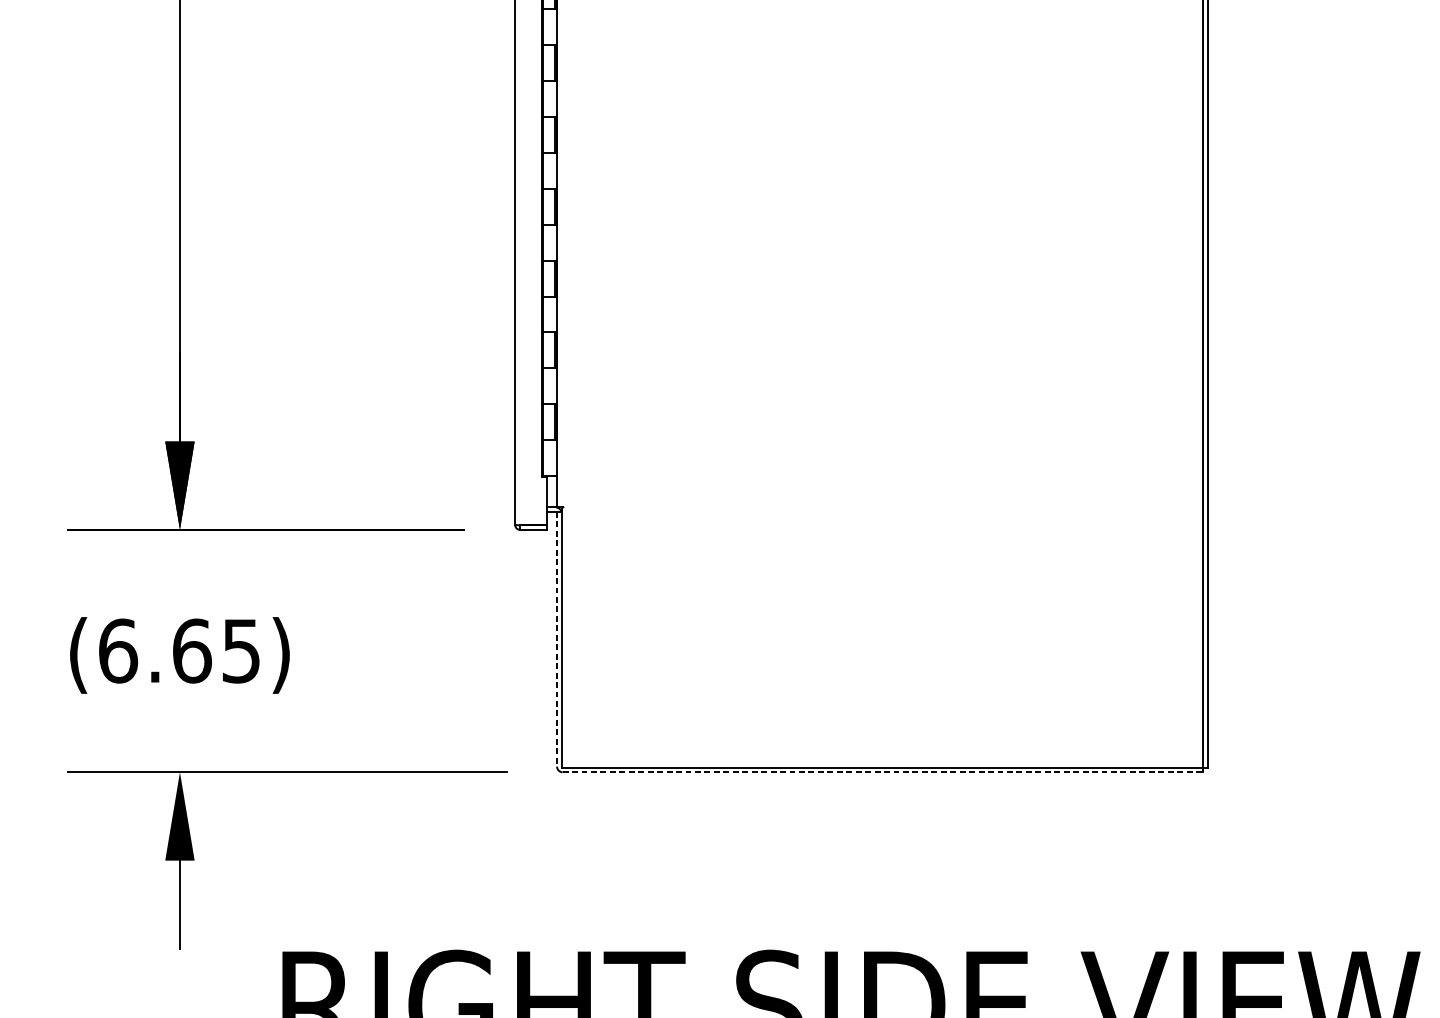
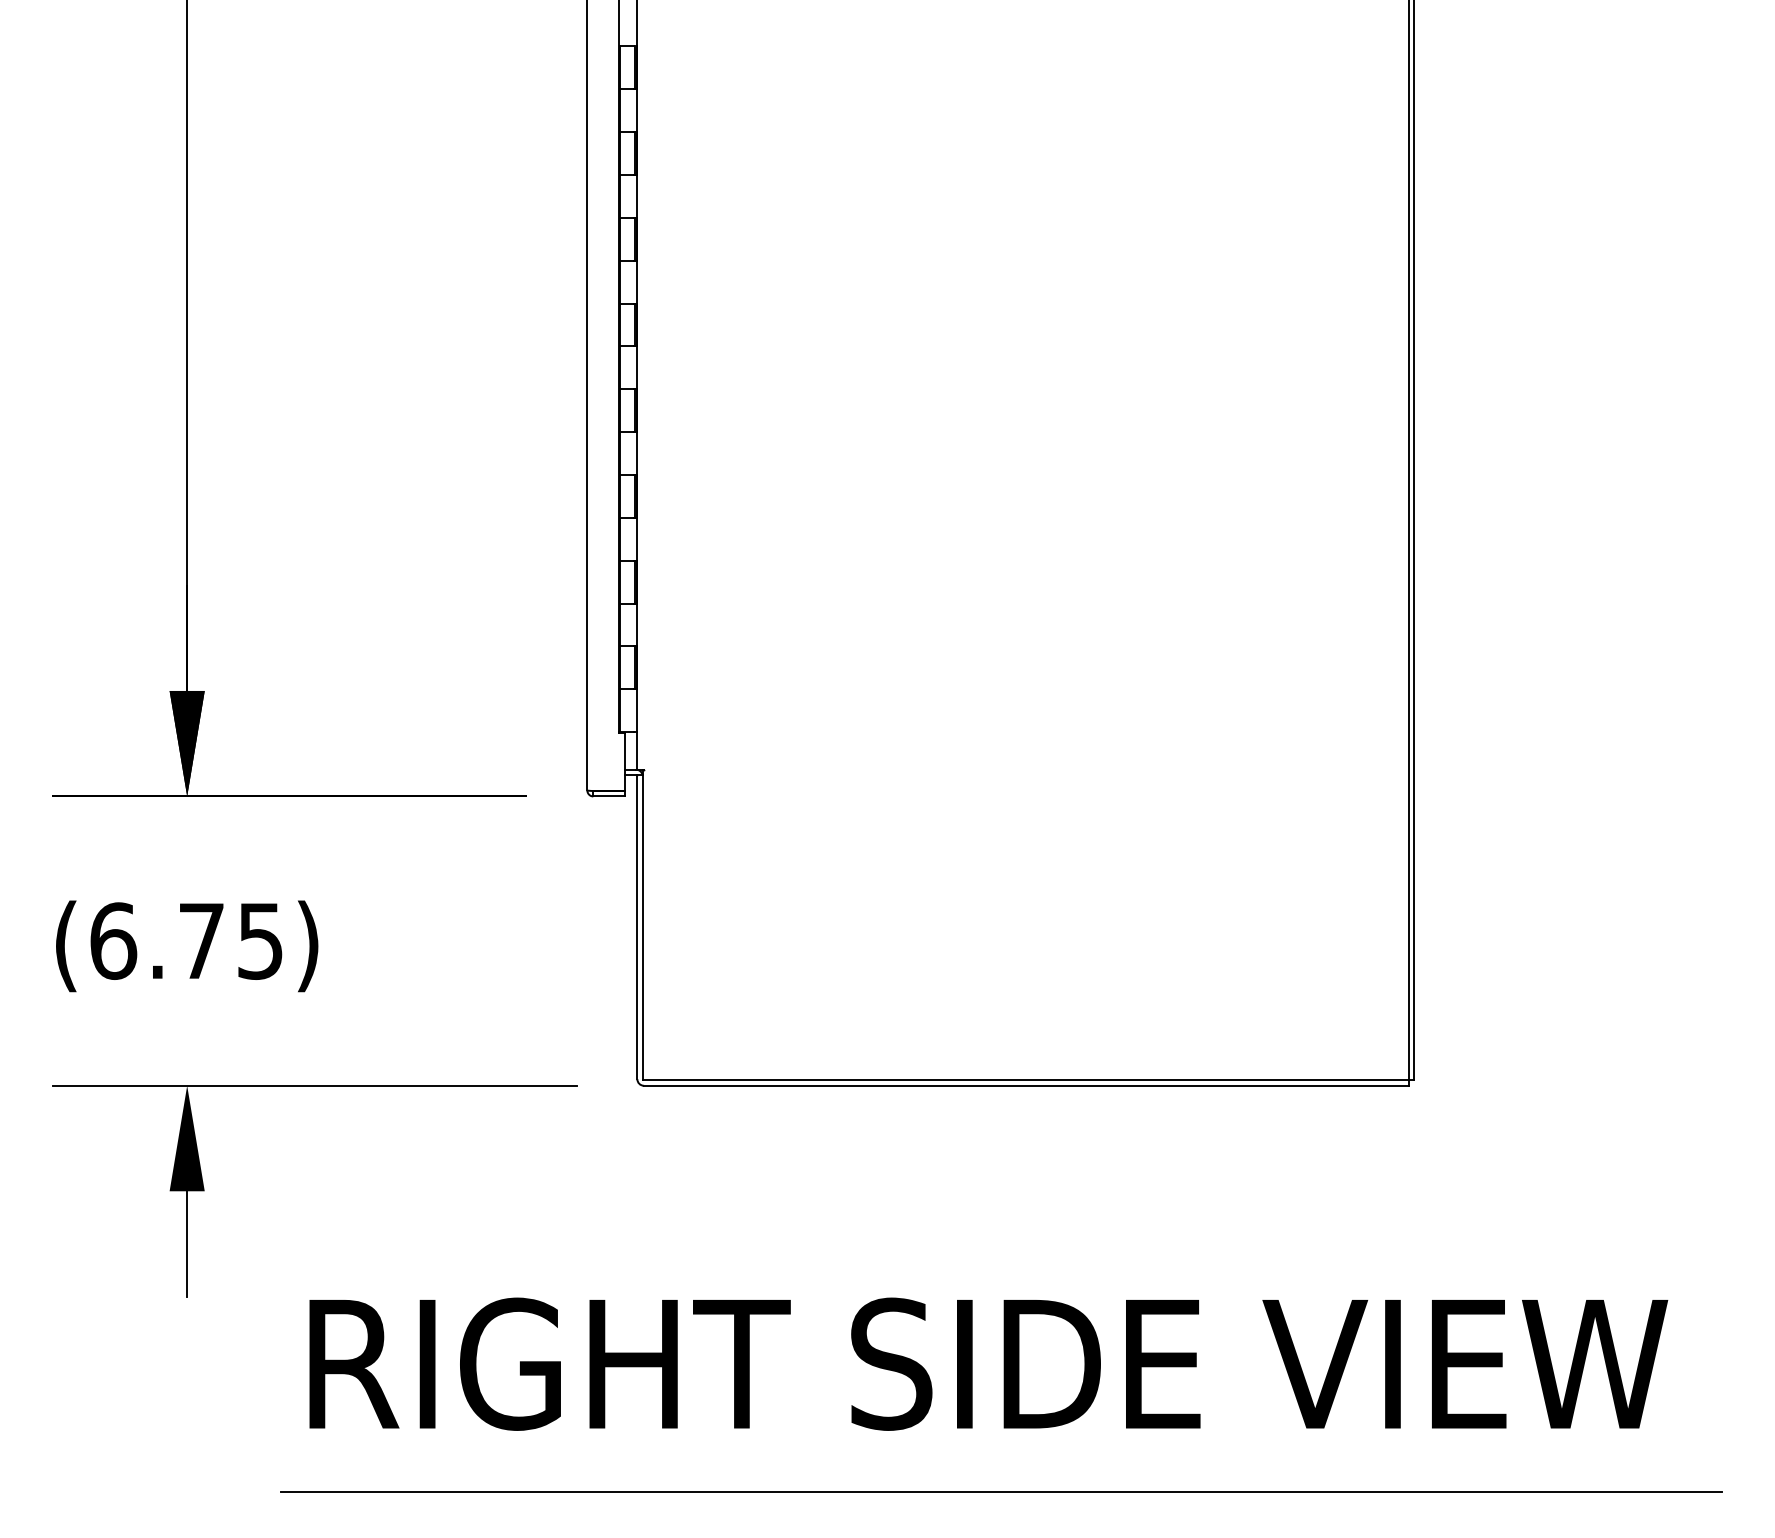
line: (557, 639) -> (637, 927), dashed -> solid
text: (192, 650) -> (202, 940), (6.65) -> (6.75)
line: (883, 772) -> (1026, 1085), dashed -> solid

